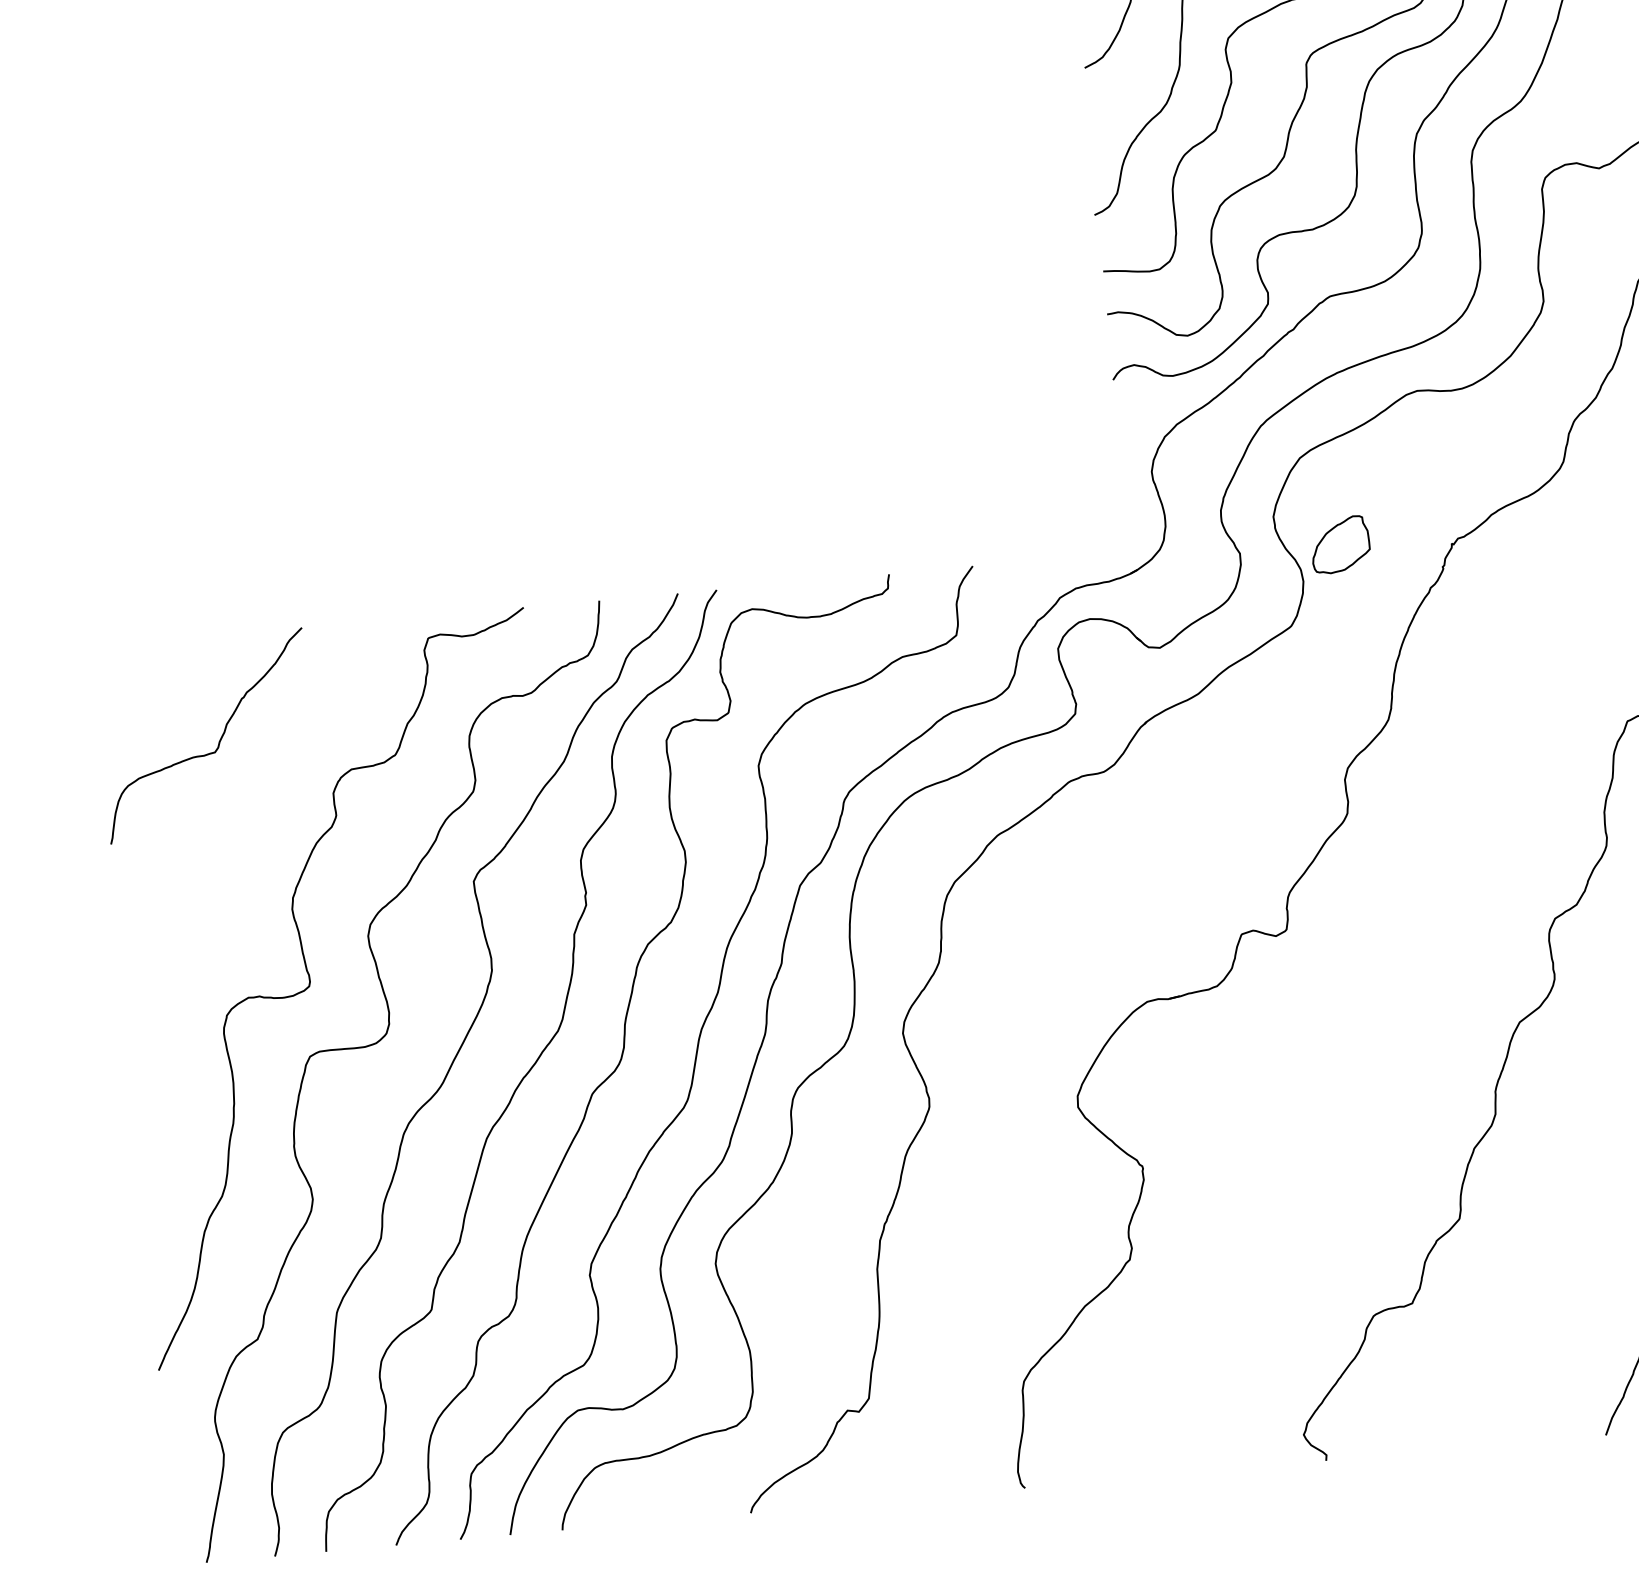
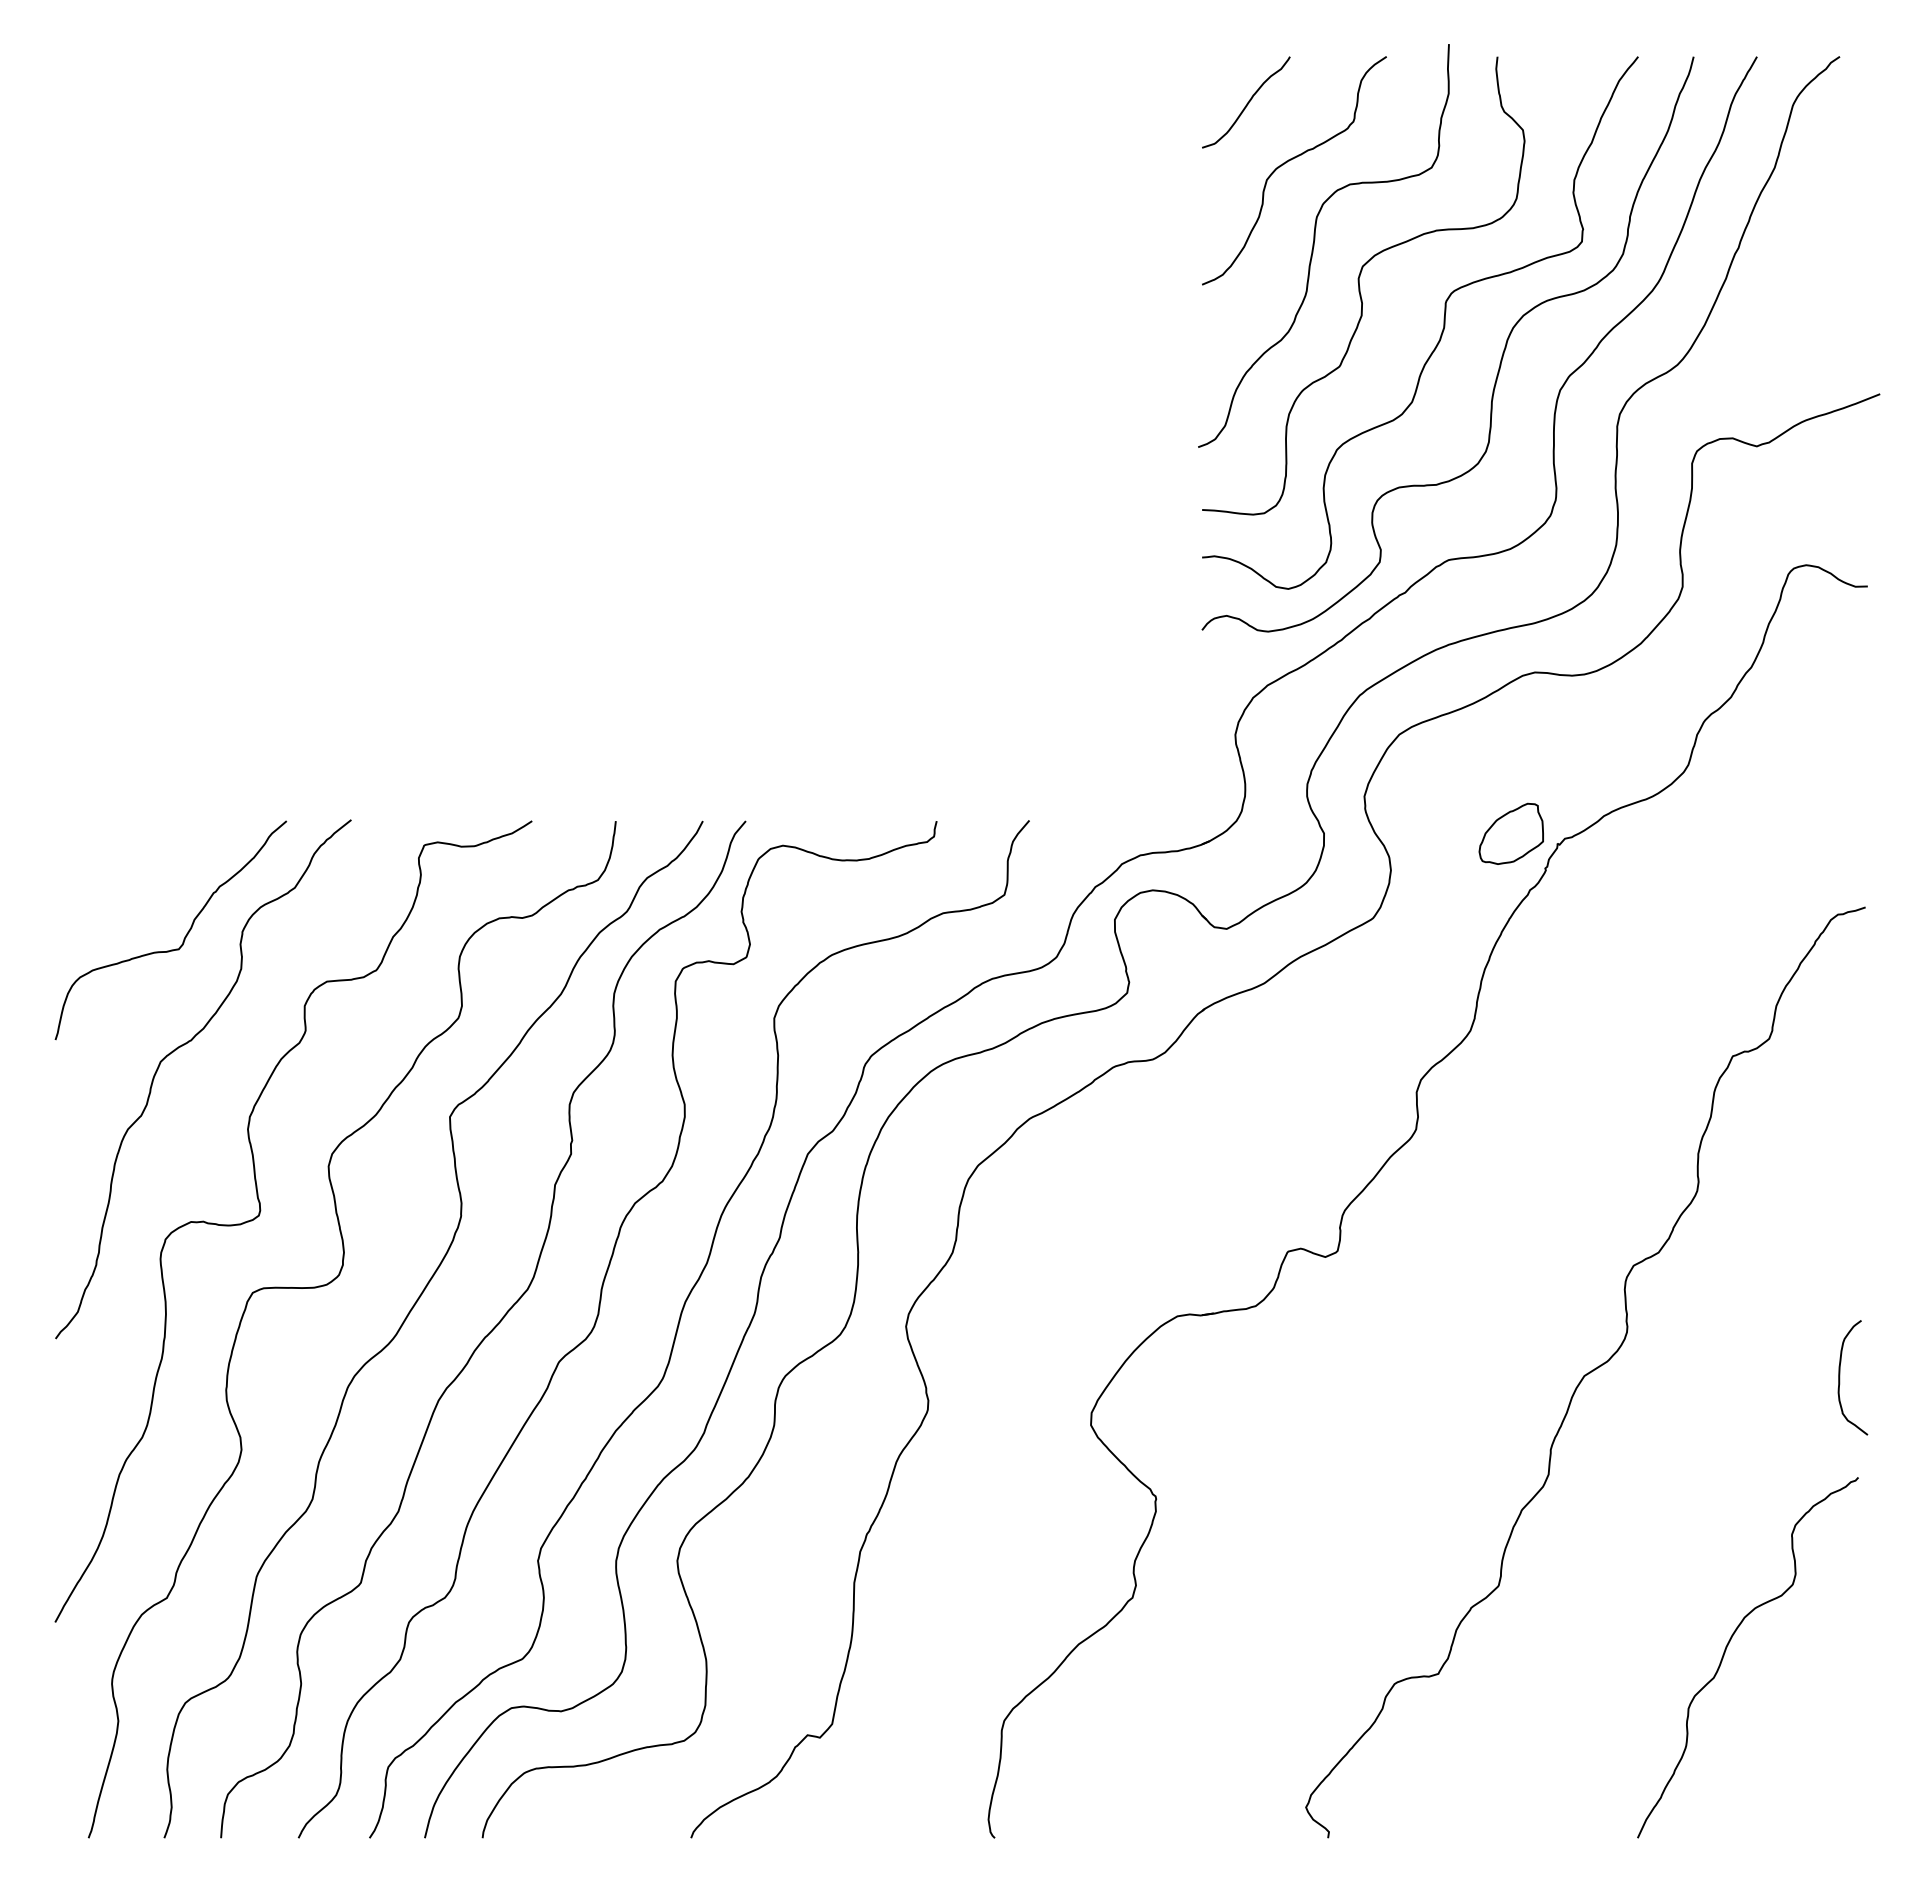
part: (1339, 544) -> (1510, 833), moved
curve: (229, 837) -> (186, 1044), added

